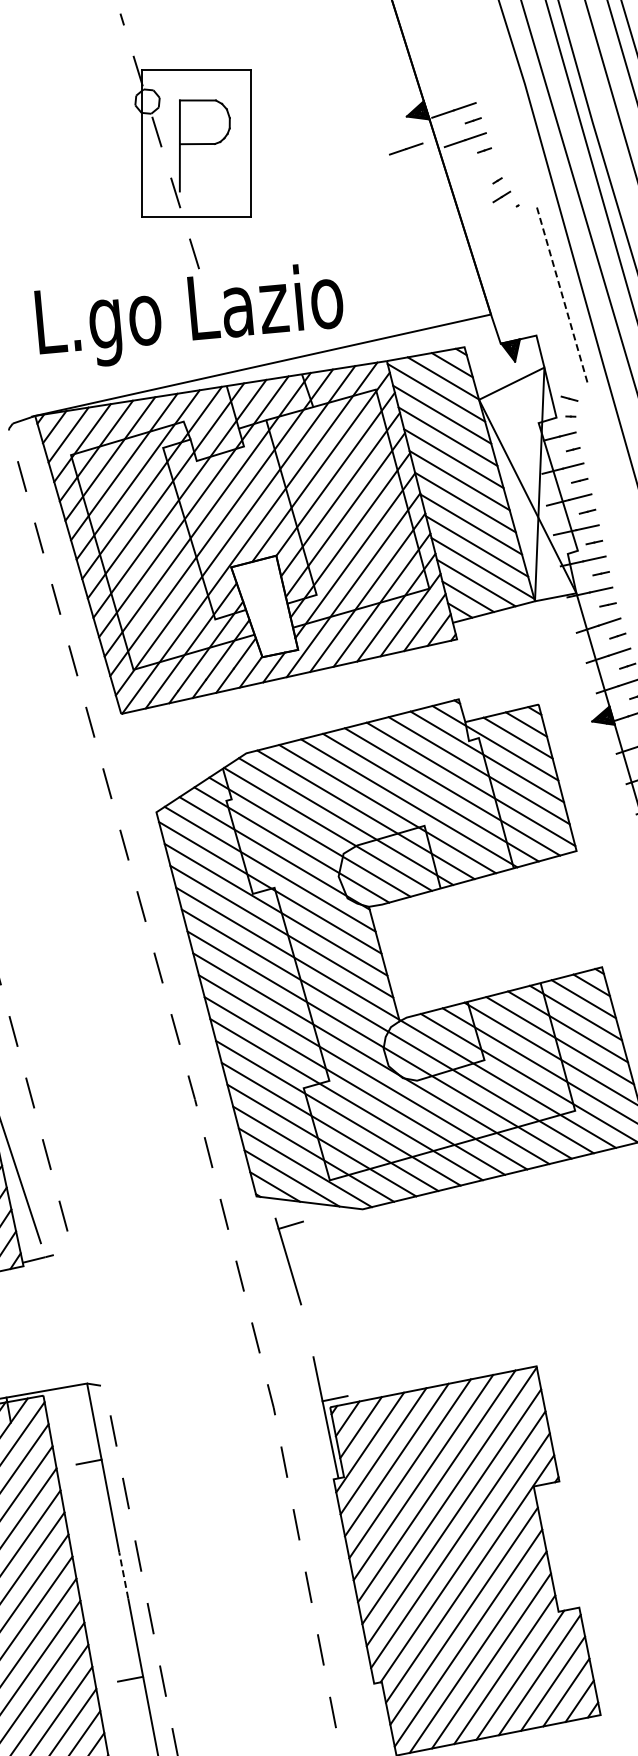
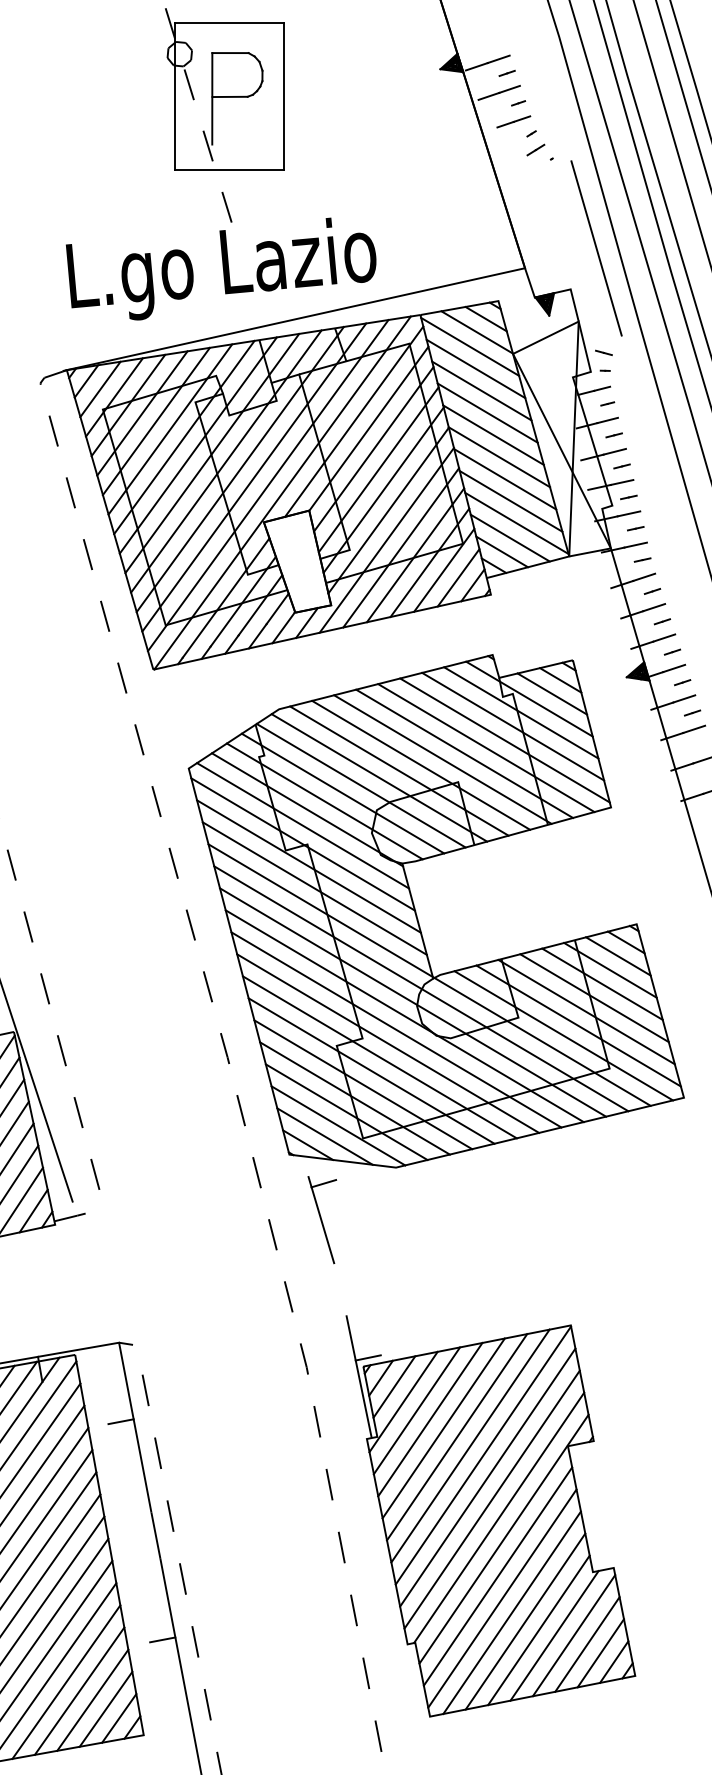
line: (405, 148) -> (513, 121), moved
line: (562, 294) -> (596, 248), dashed -> solid
line: (123, 1575) -> (155, 1535), dashed -> solid

